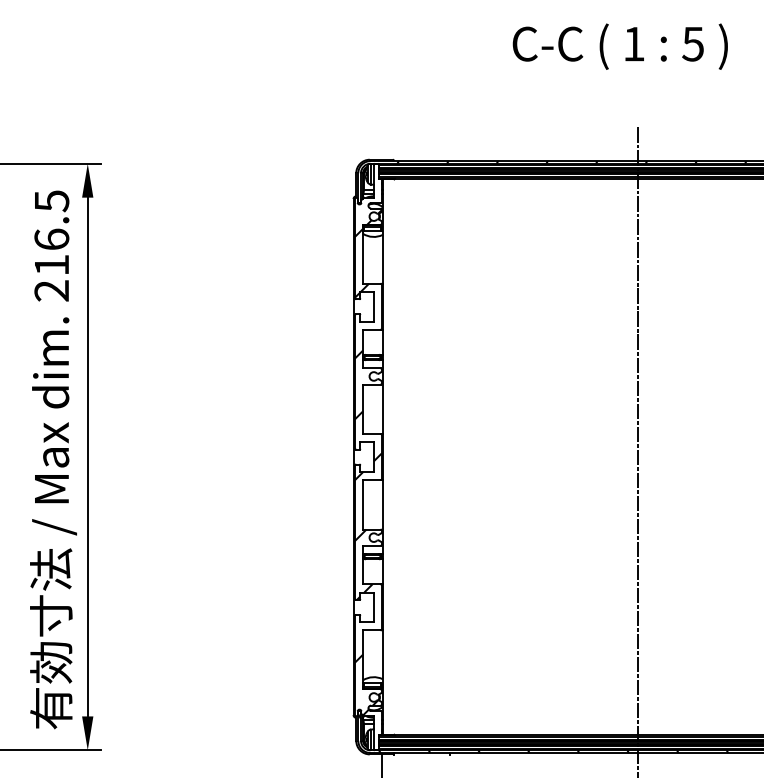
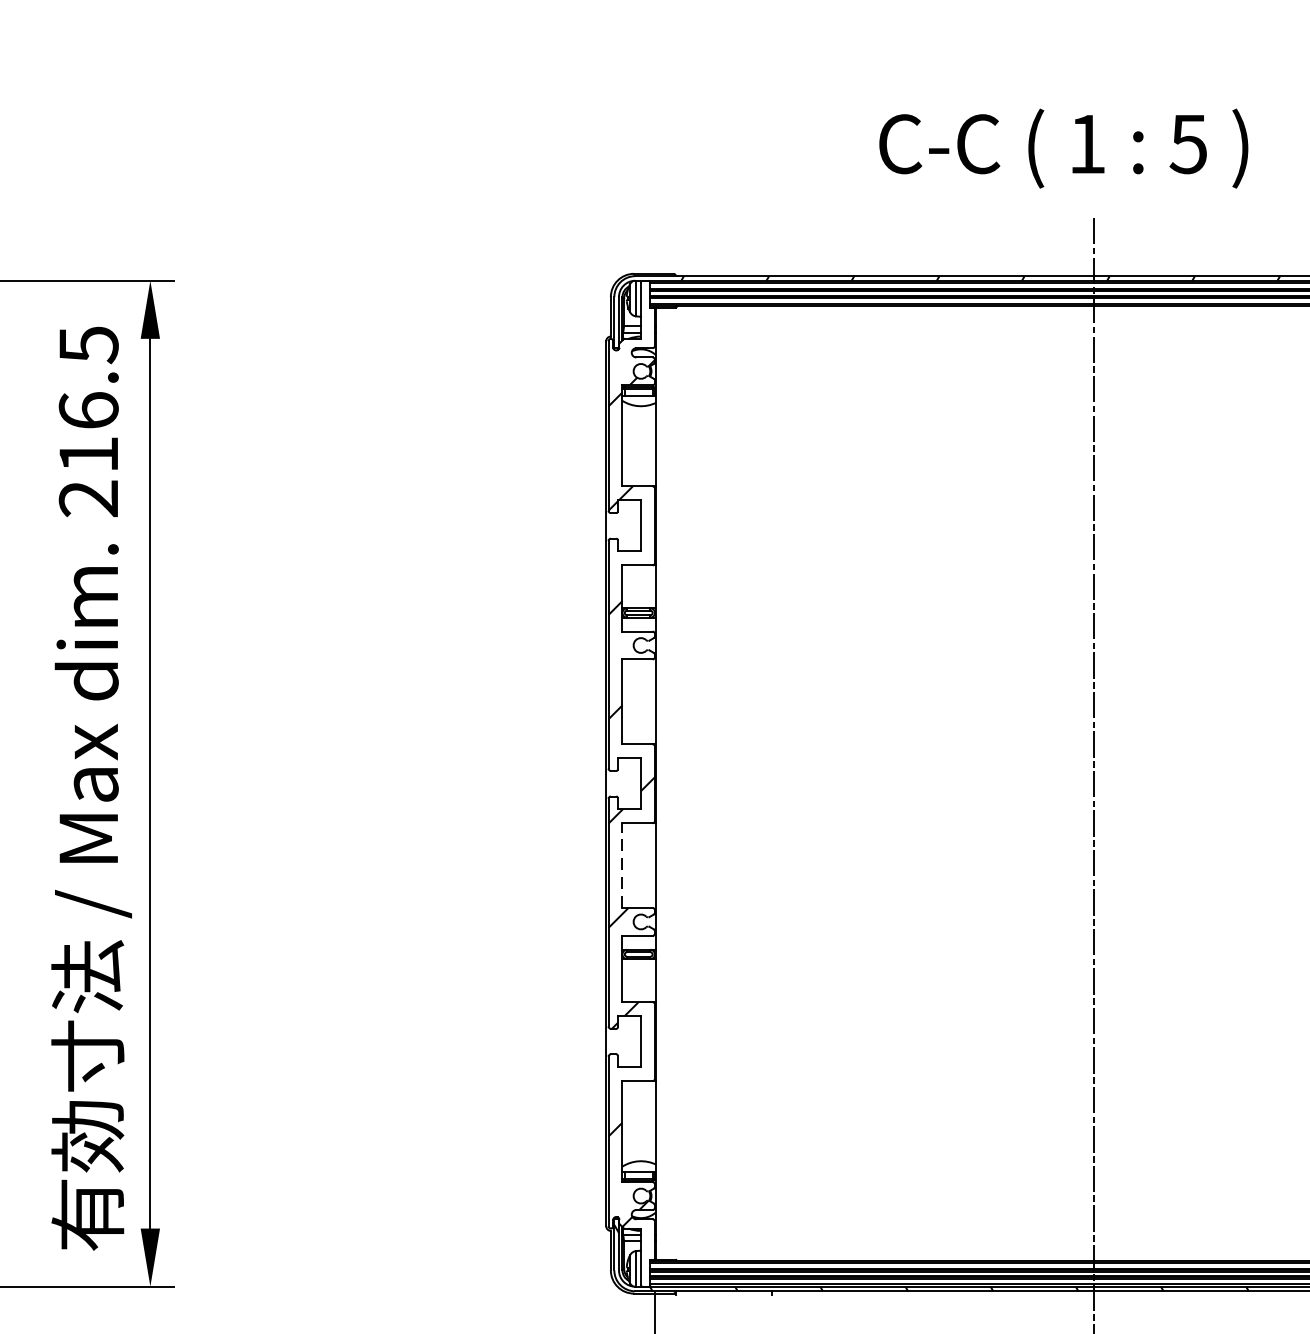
text: (619, 46) -> (1062, 148), moved
line: (363, 504) -> (623, 865), solid -> dashed

